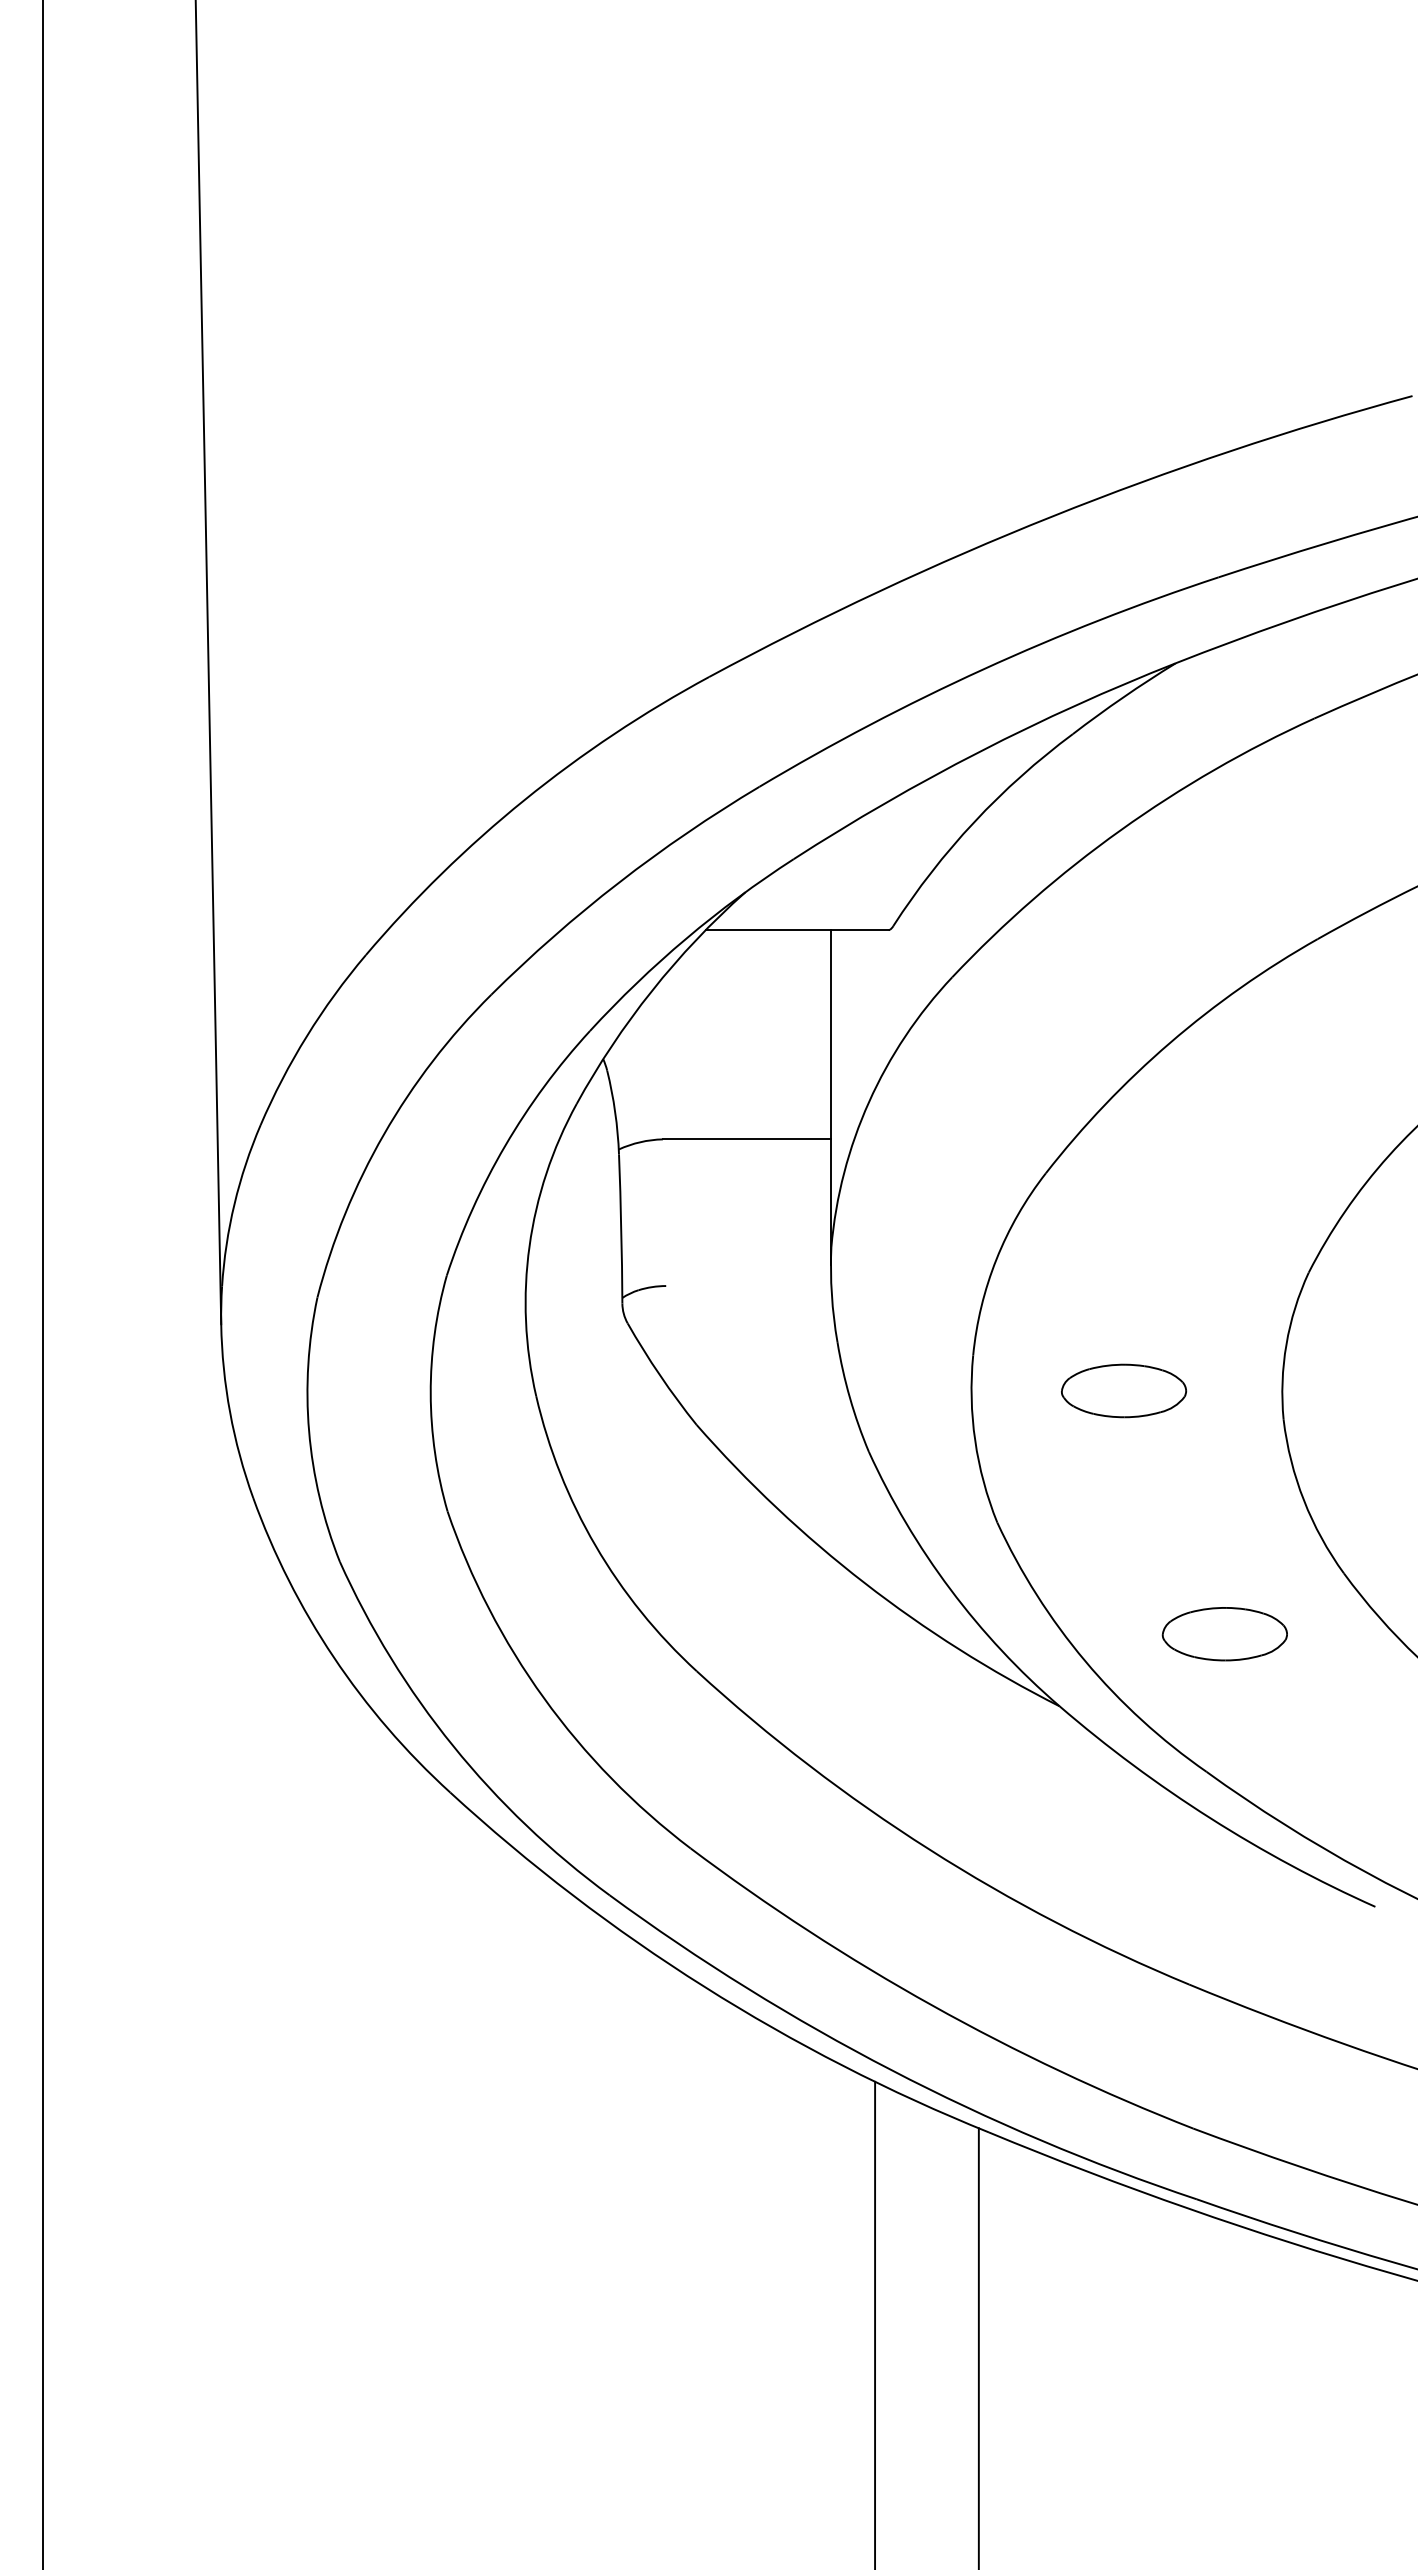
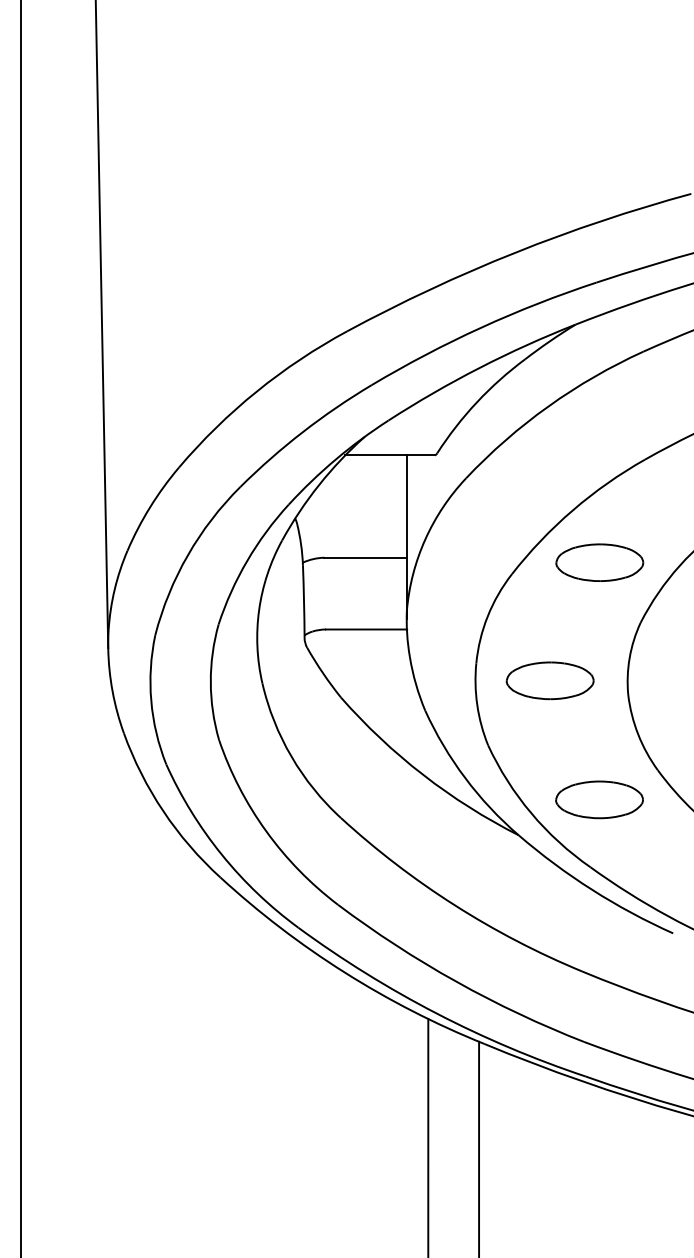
part: (1224, 1149) -> (599, 562), added
line: (748, 1286) -> (366, 629), added
part: (1122, 1390) -> (549, 680), size x1.43
part: (1224, 1633) -> (599, 799), size x1.43

